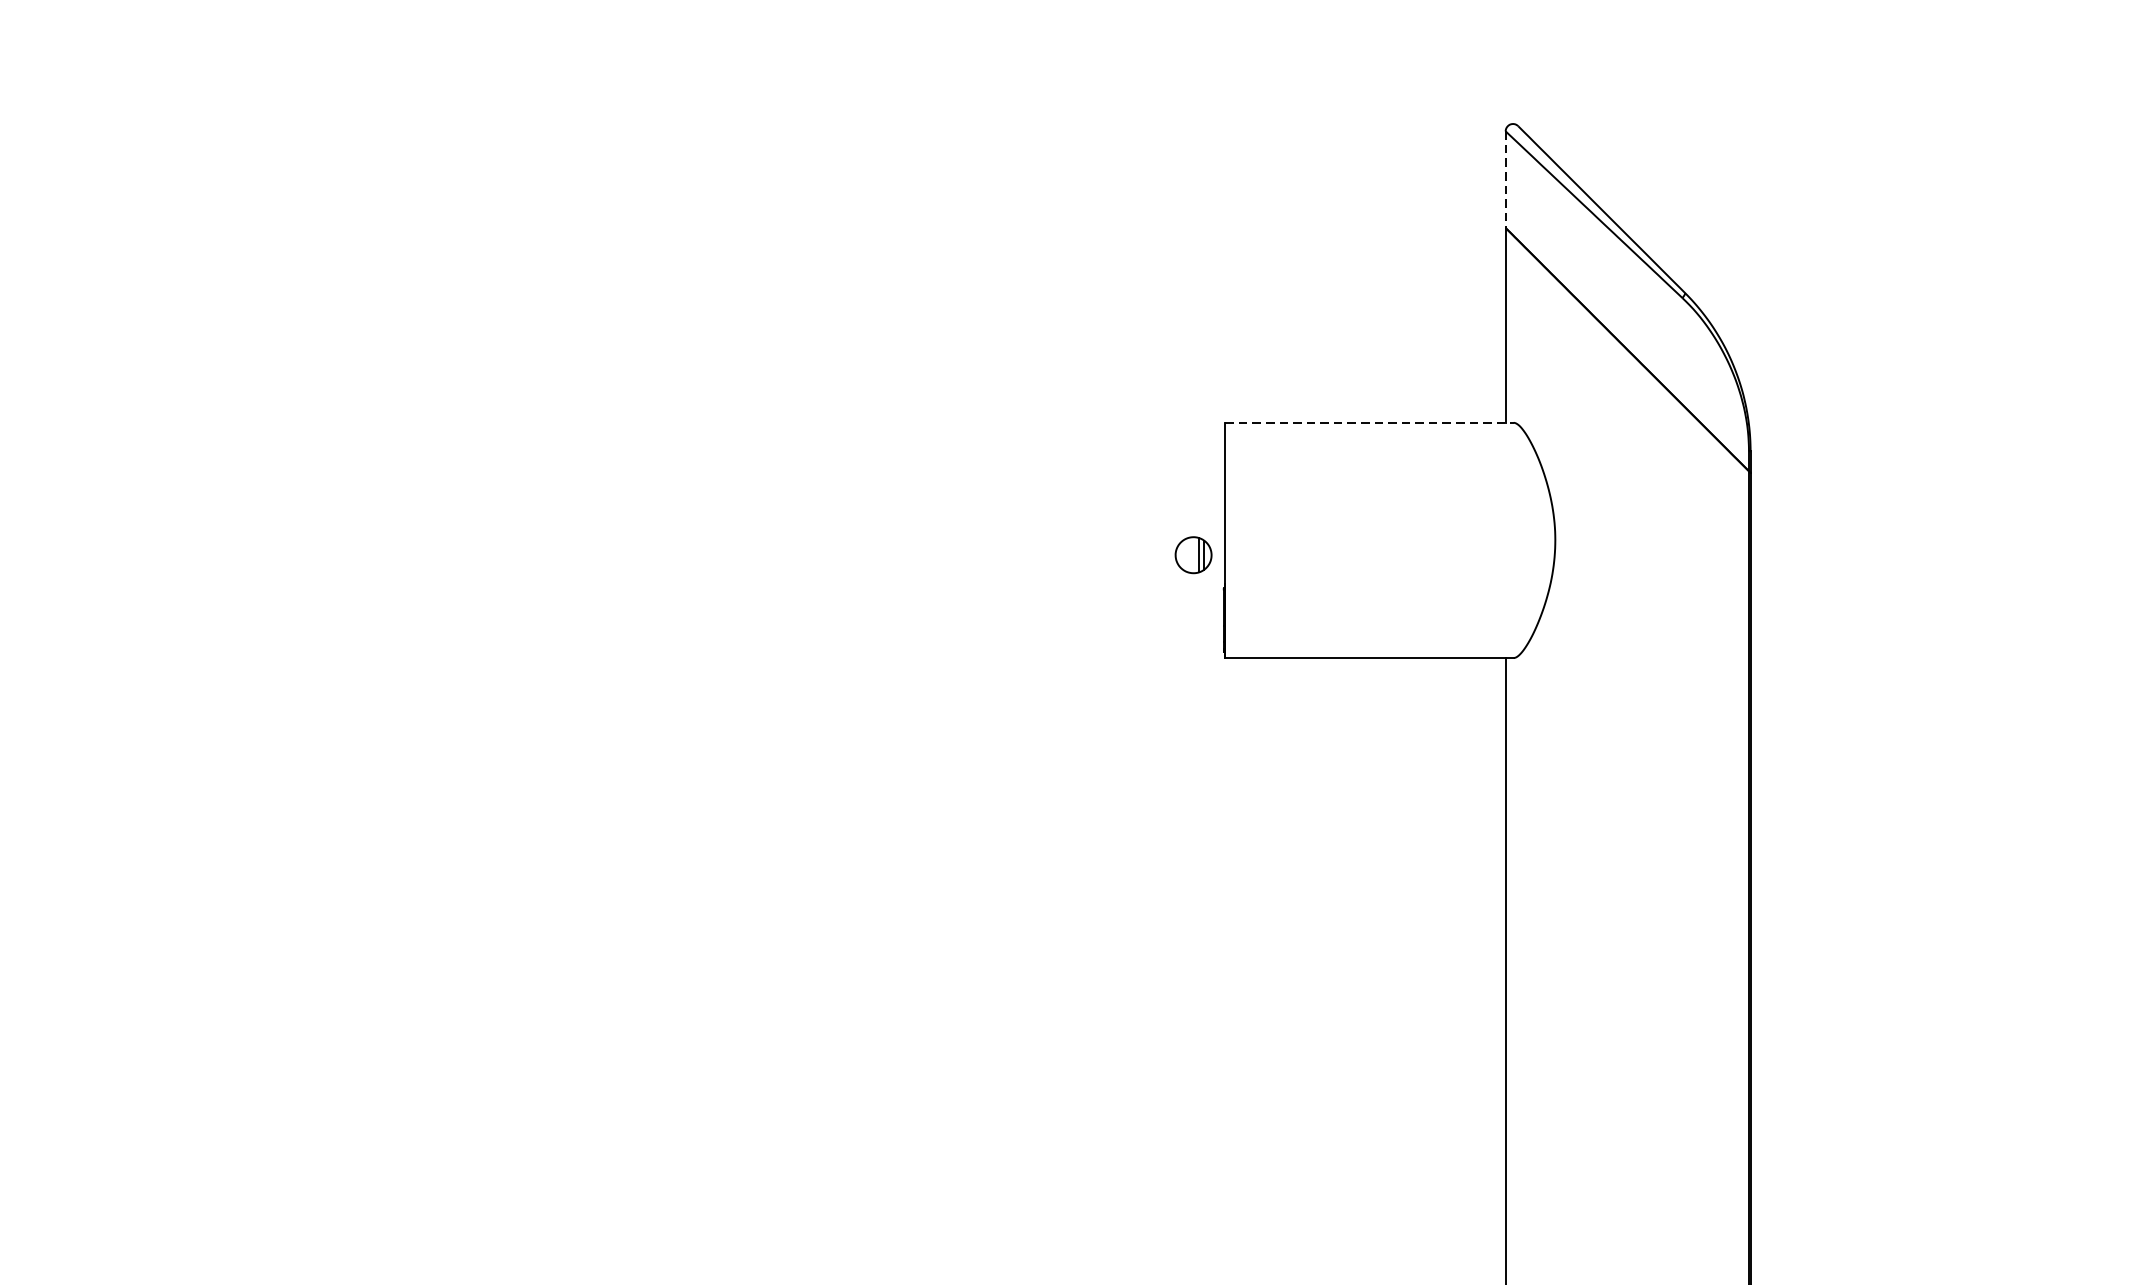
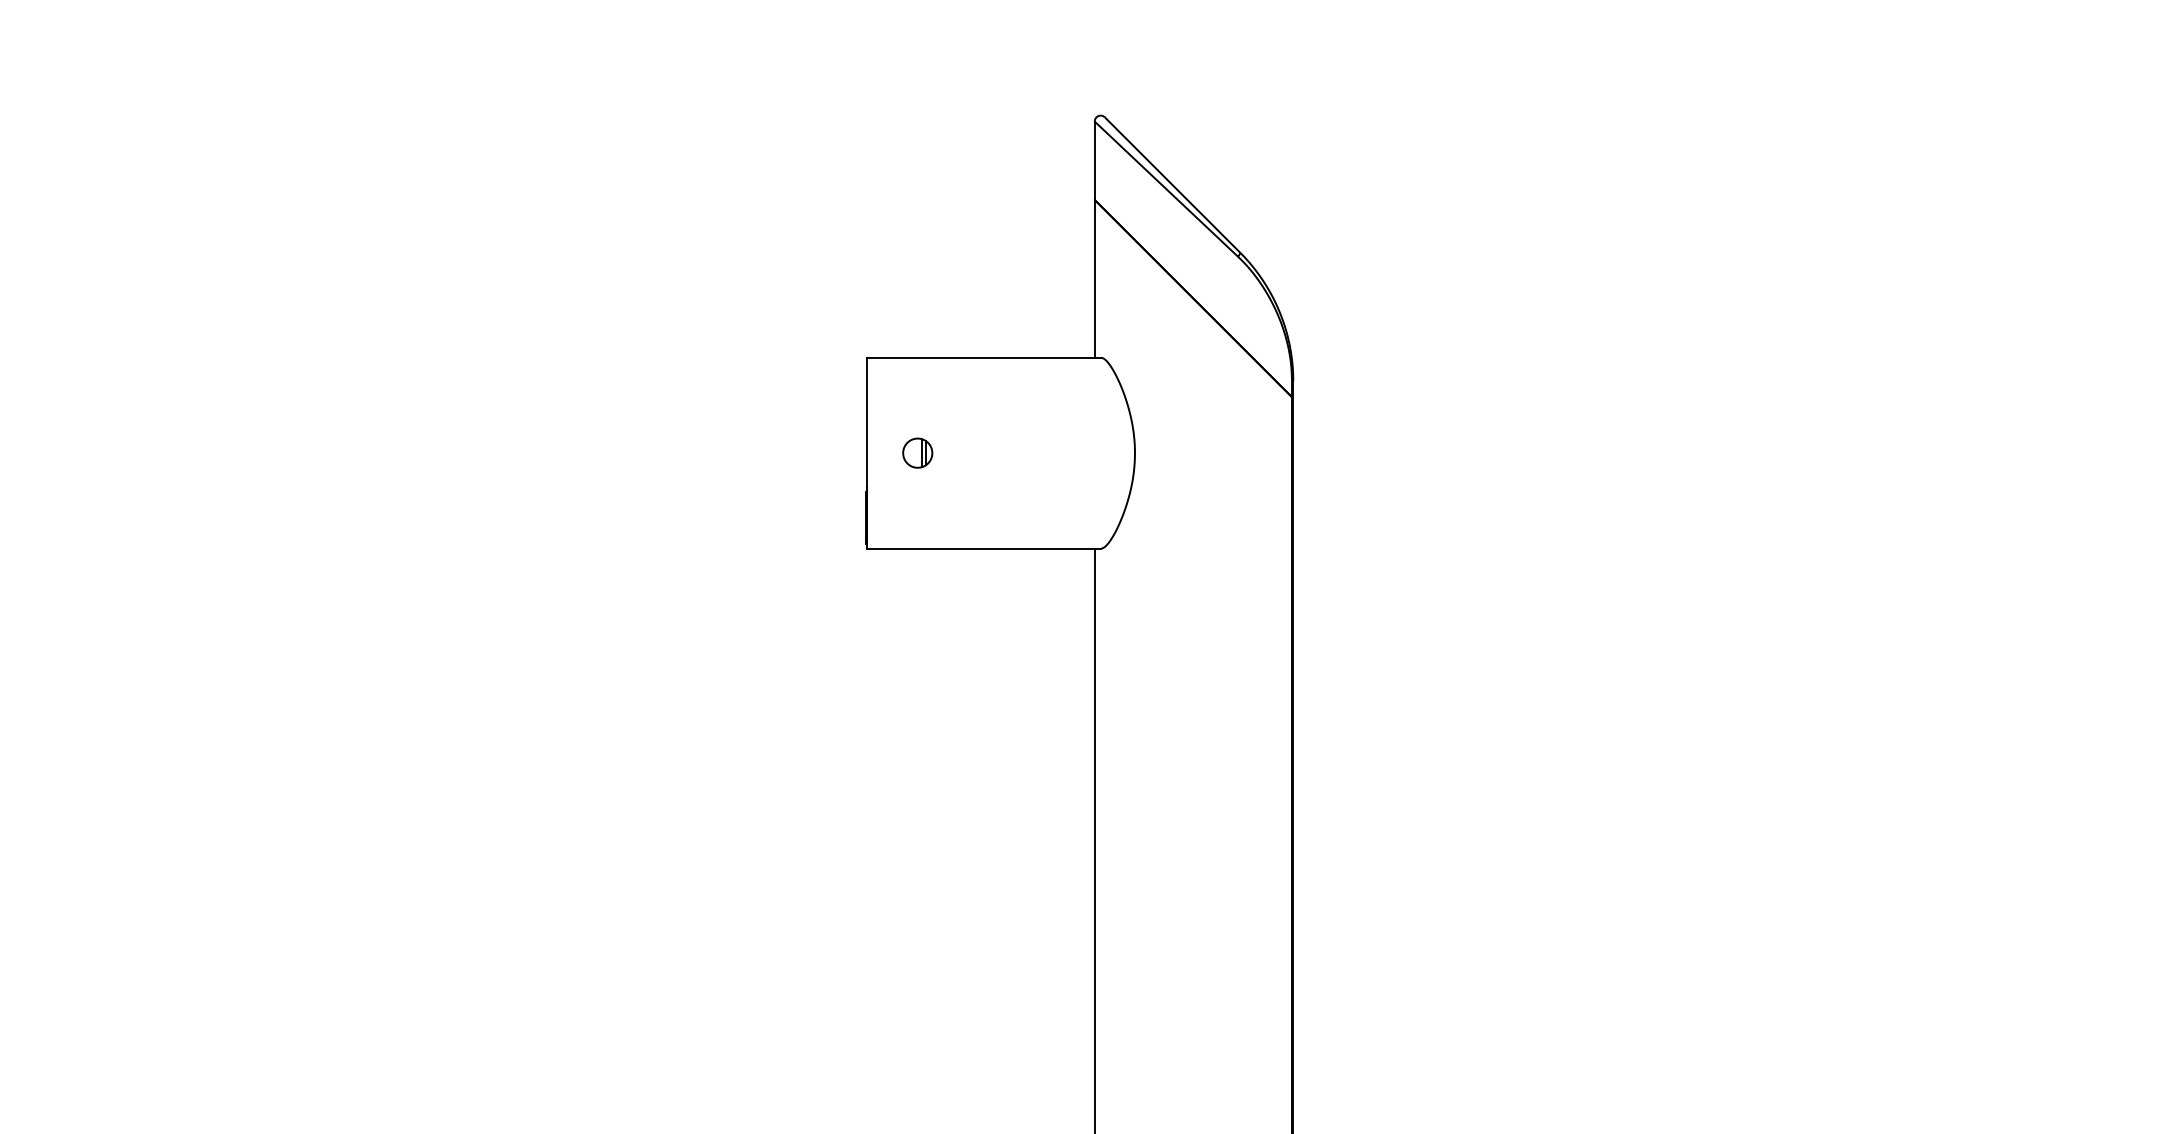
line: (1505, 180) -> (1094, 161), dashed -> solid
line: (1369, 422) -> (984, 357), dashed -> solid
part: (1193, 554) -> (917, 452), moved

